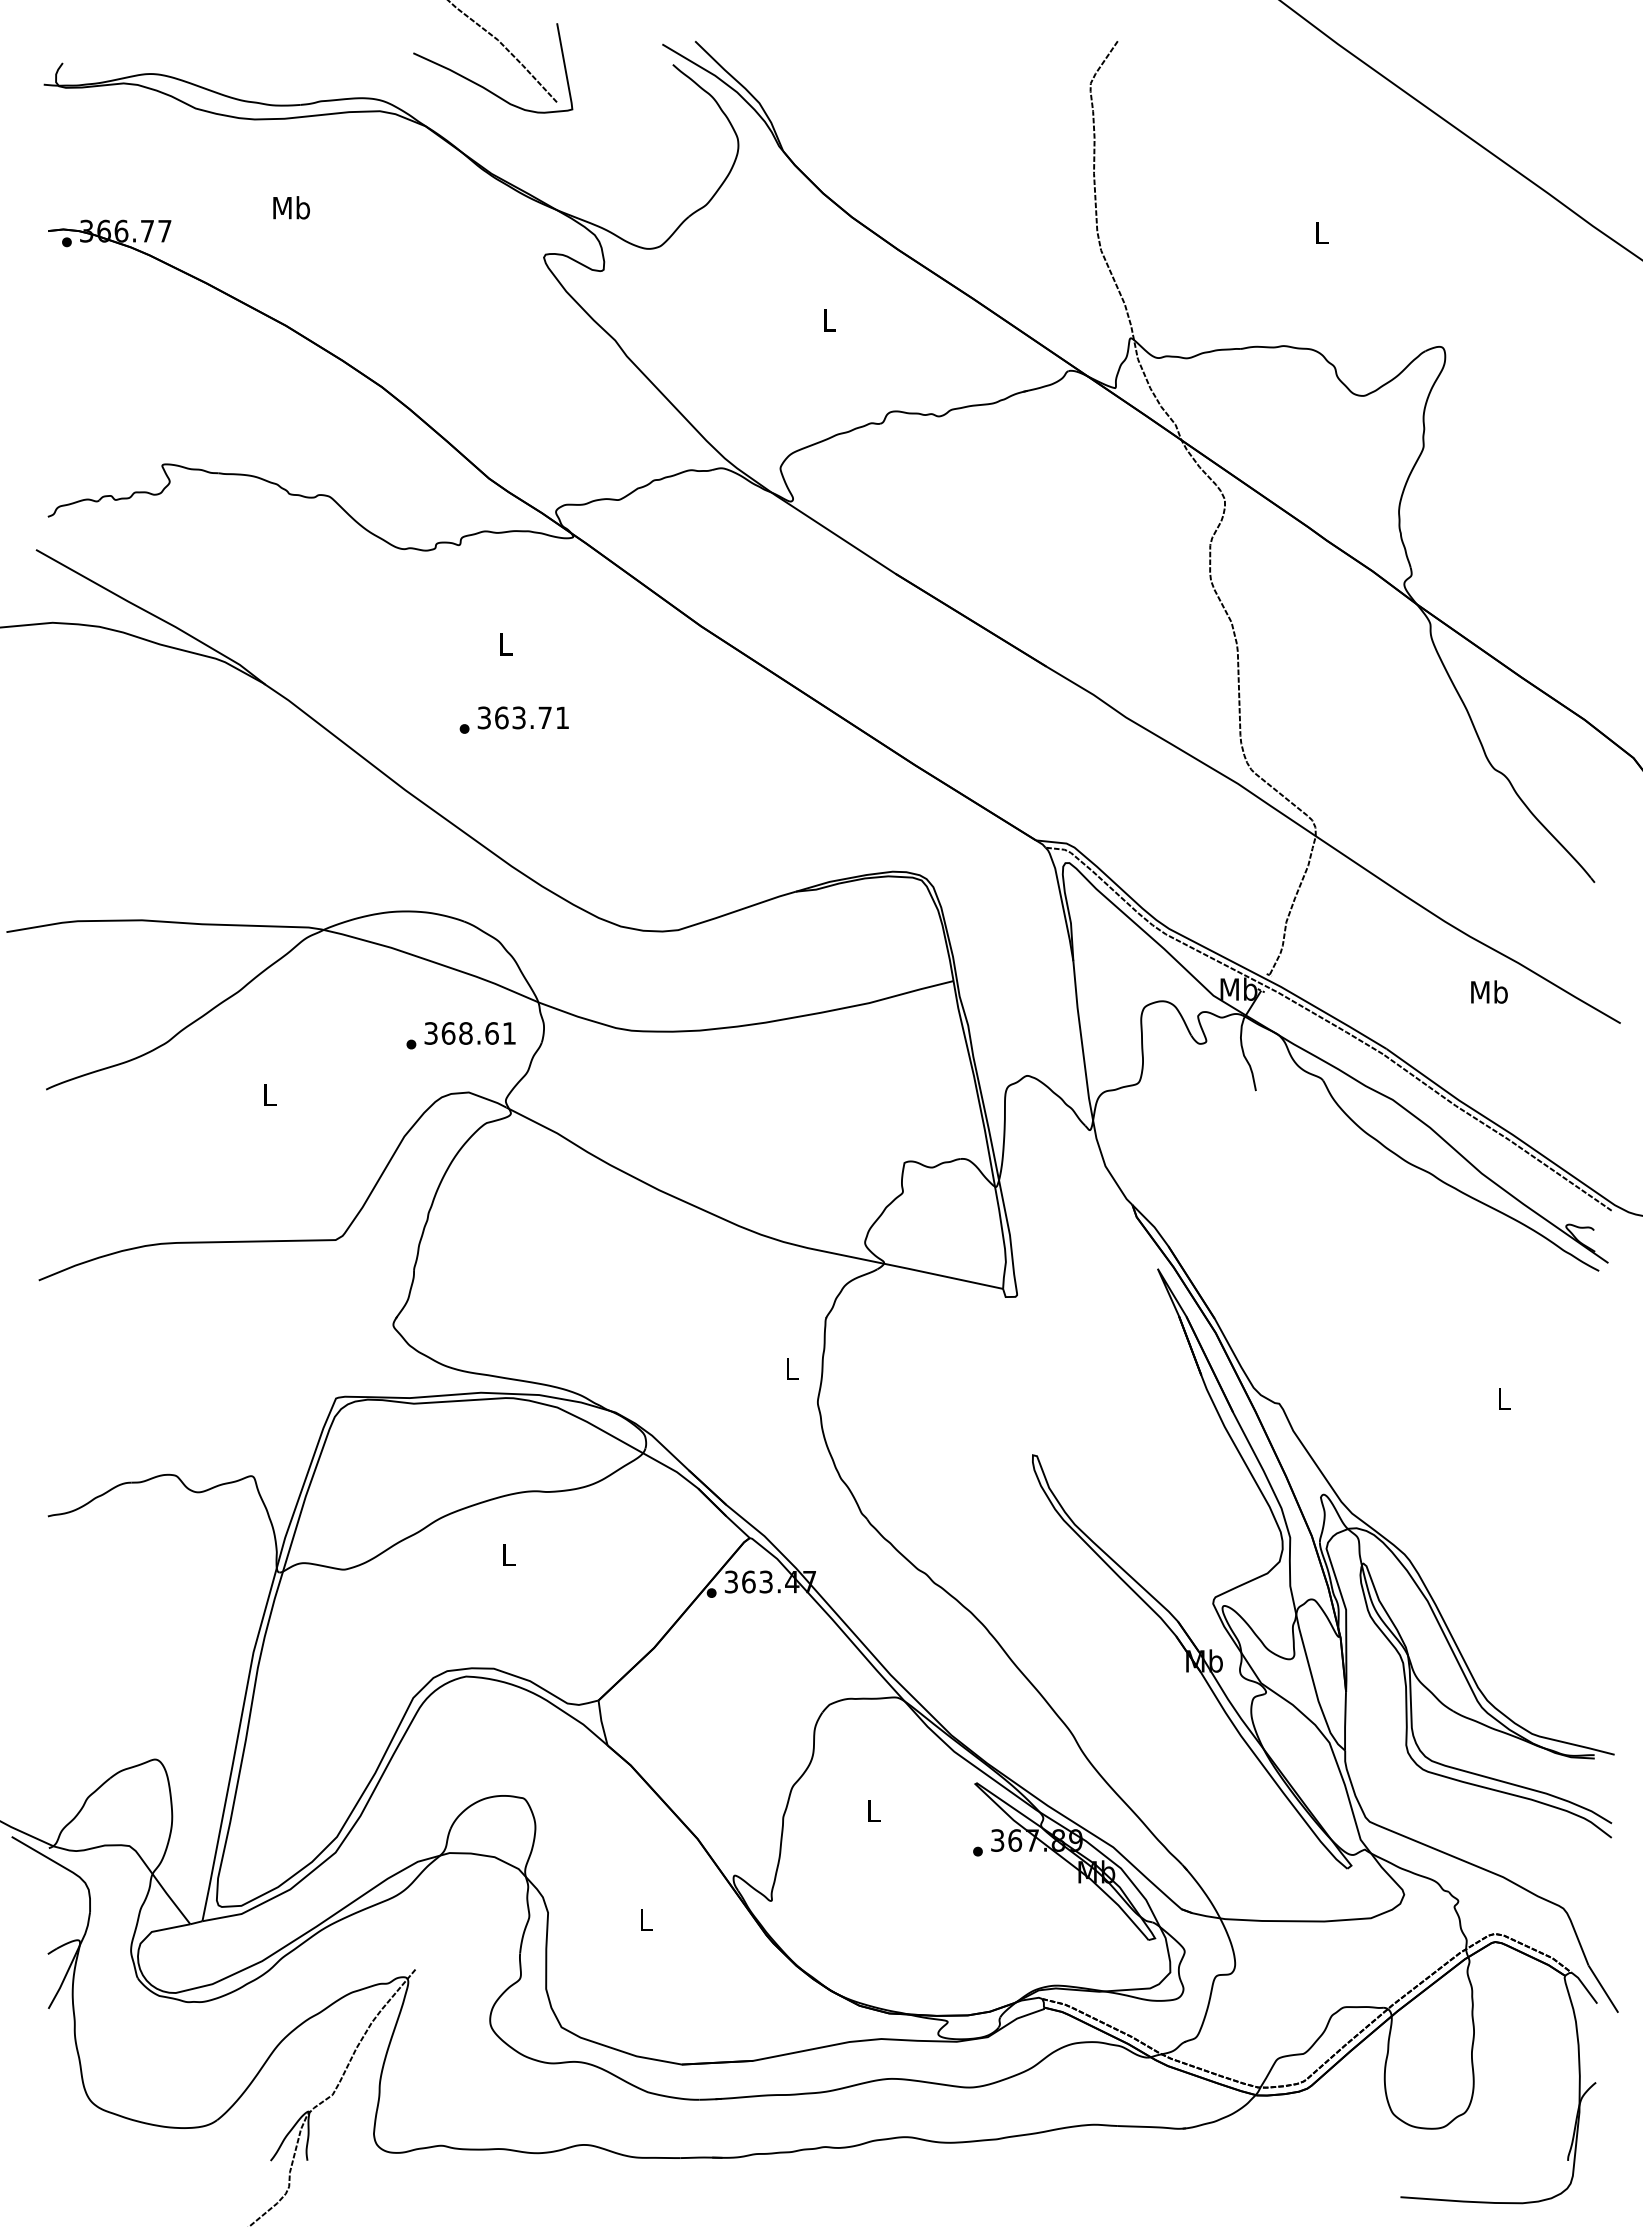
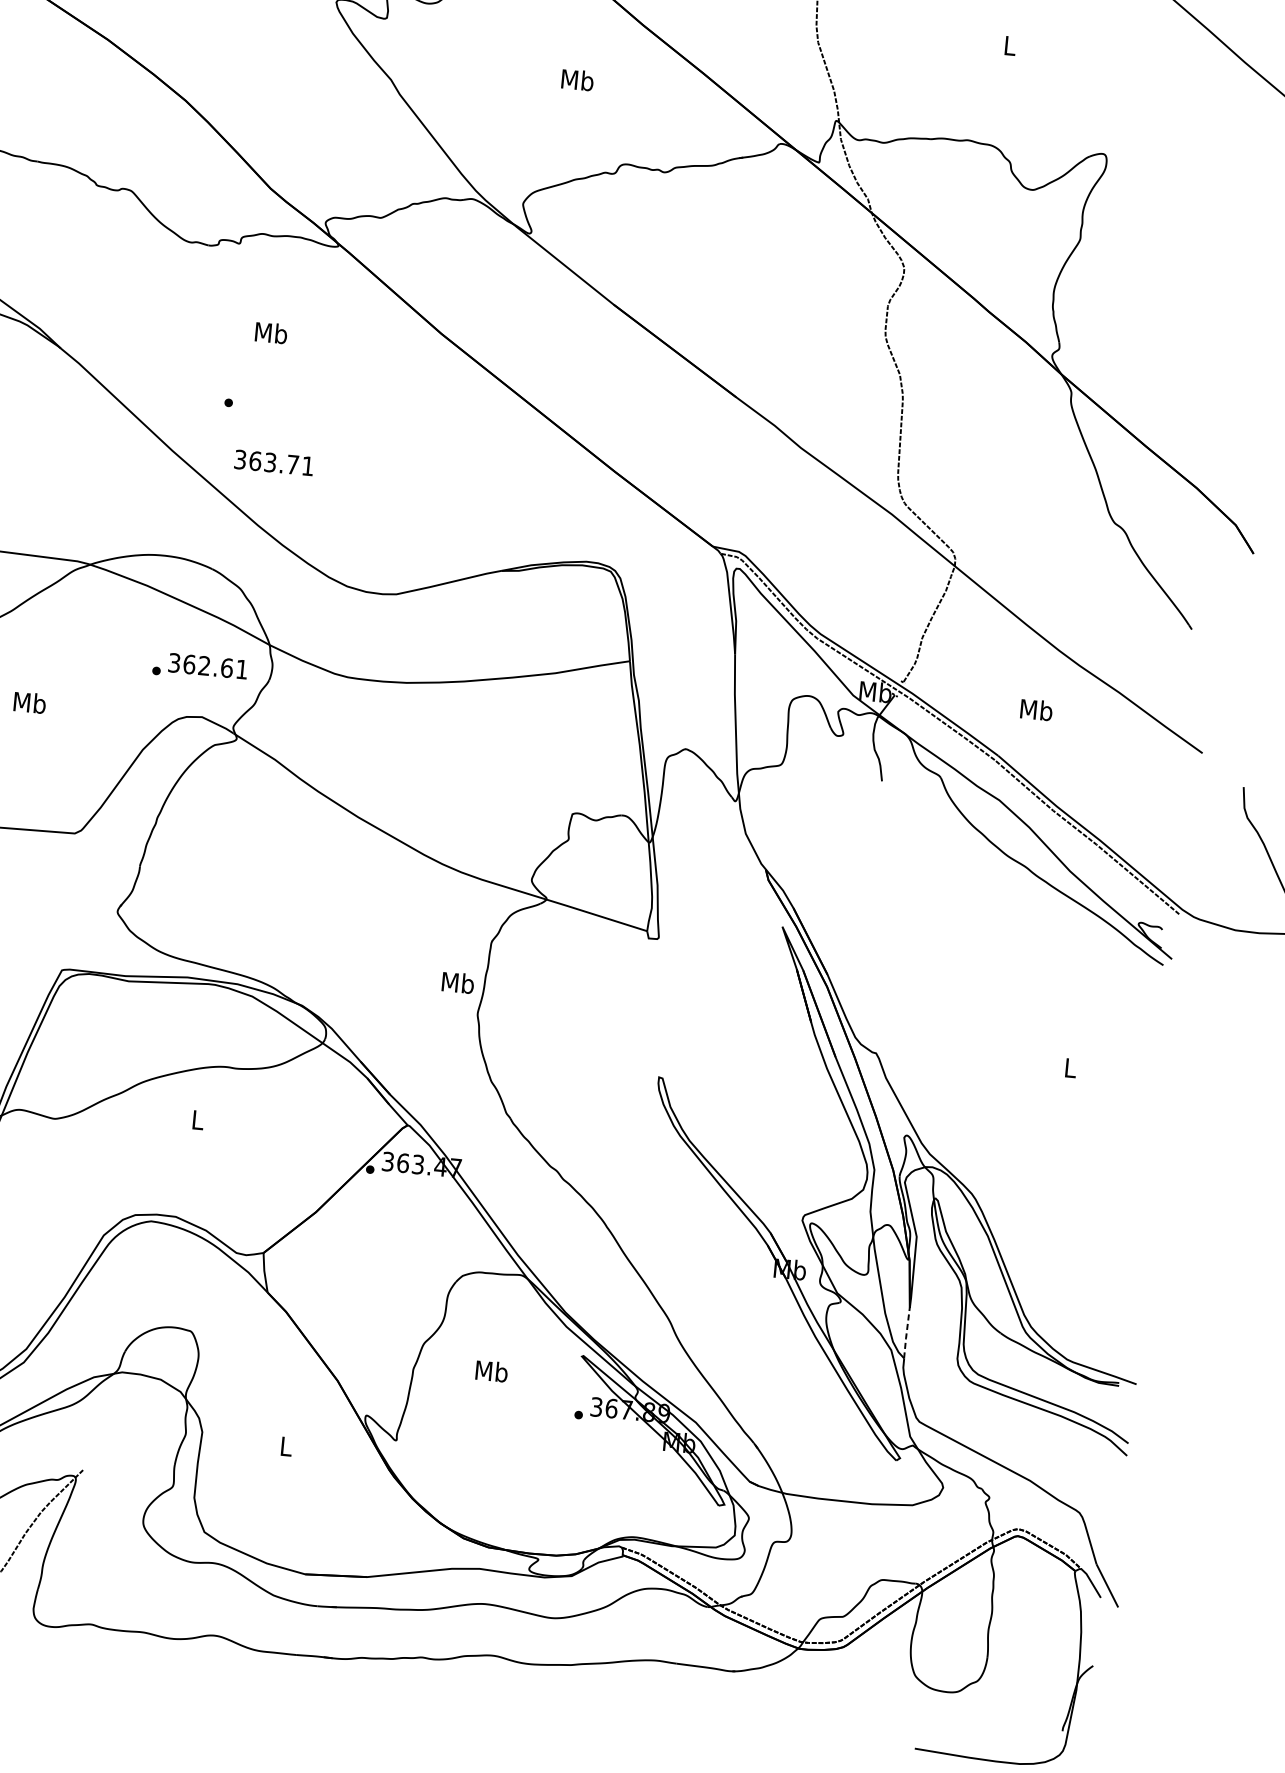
text: (829, 319) -> (577, 79), L -> Mb
text: (505, 643) -> (271, 332), L -> Mb
text: (522, 717) -> (273, 462), moved
text: (1489, 991) -> (1036, 709), moved
text: (465, 1033) -> (204, 665), 368.61 -> 362.61
text: (269, 1094) -> (29, 702), L -> Mb
text: (791, 1368) -> (457, 982), L -> Mb
line: (1345, 1721) -> (906, 1333), solid -> dashed
text: (873, 1810) -> (491, 1370), L -> Mb

